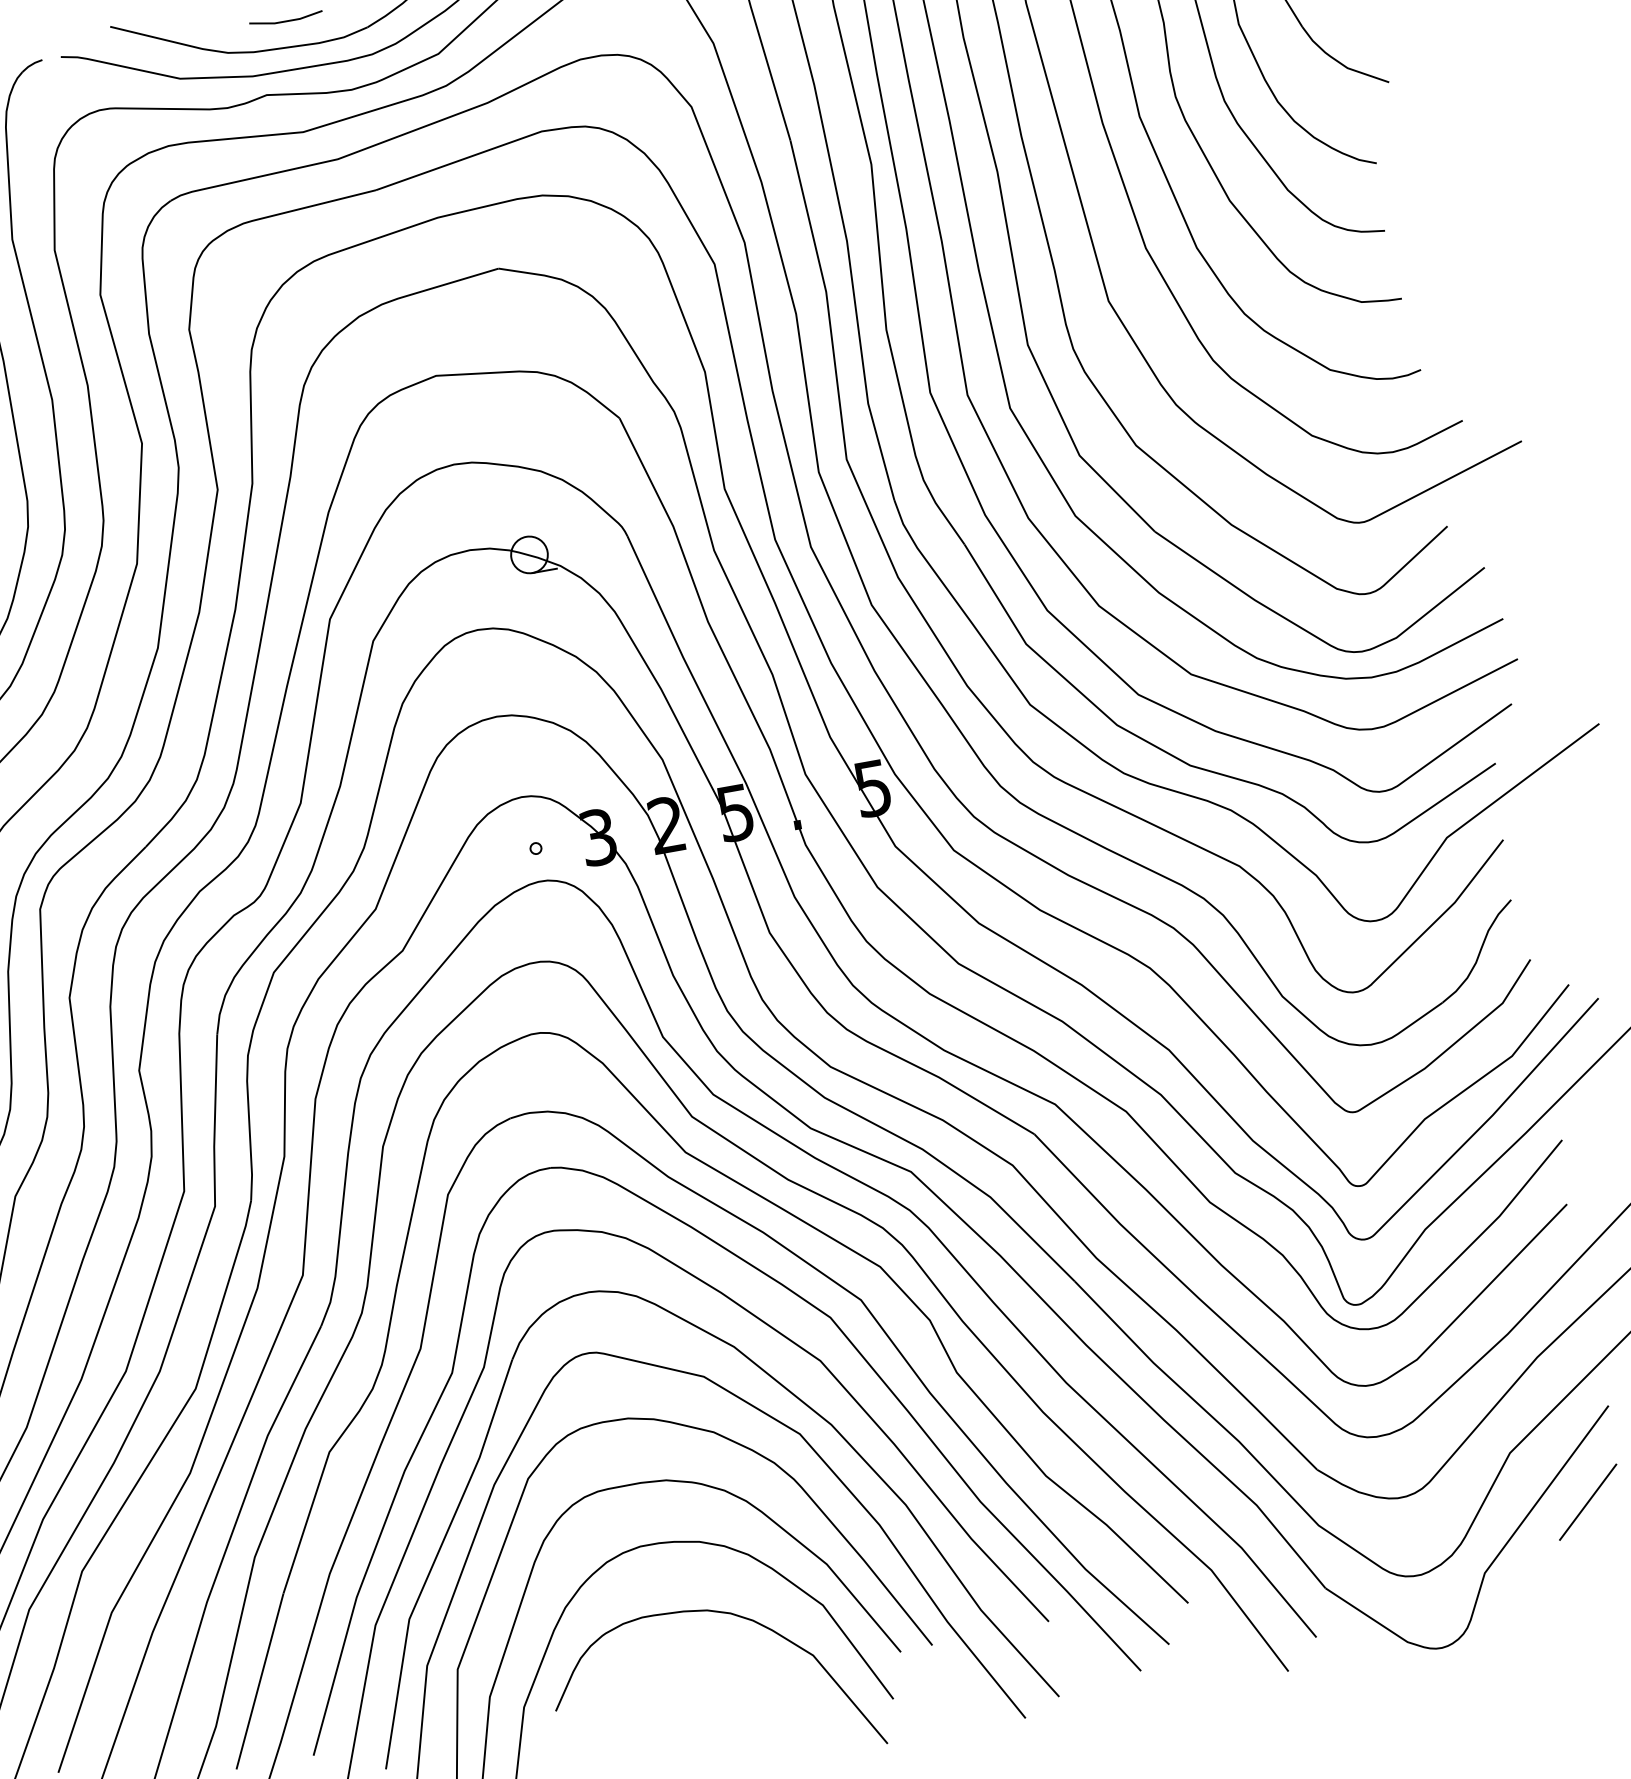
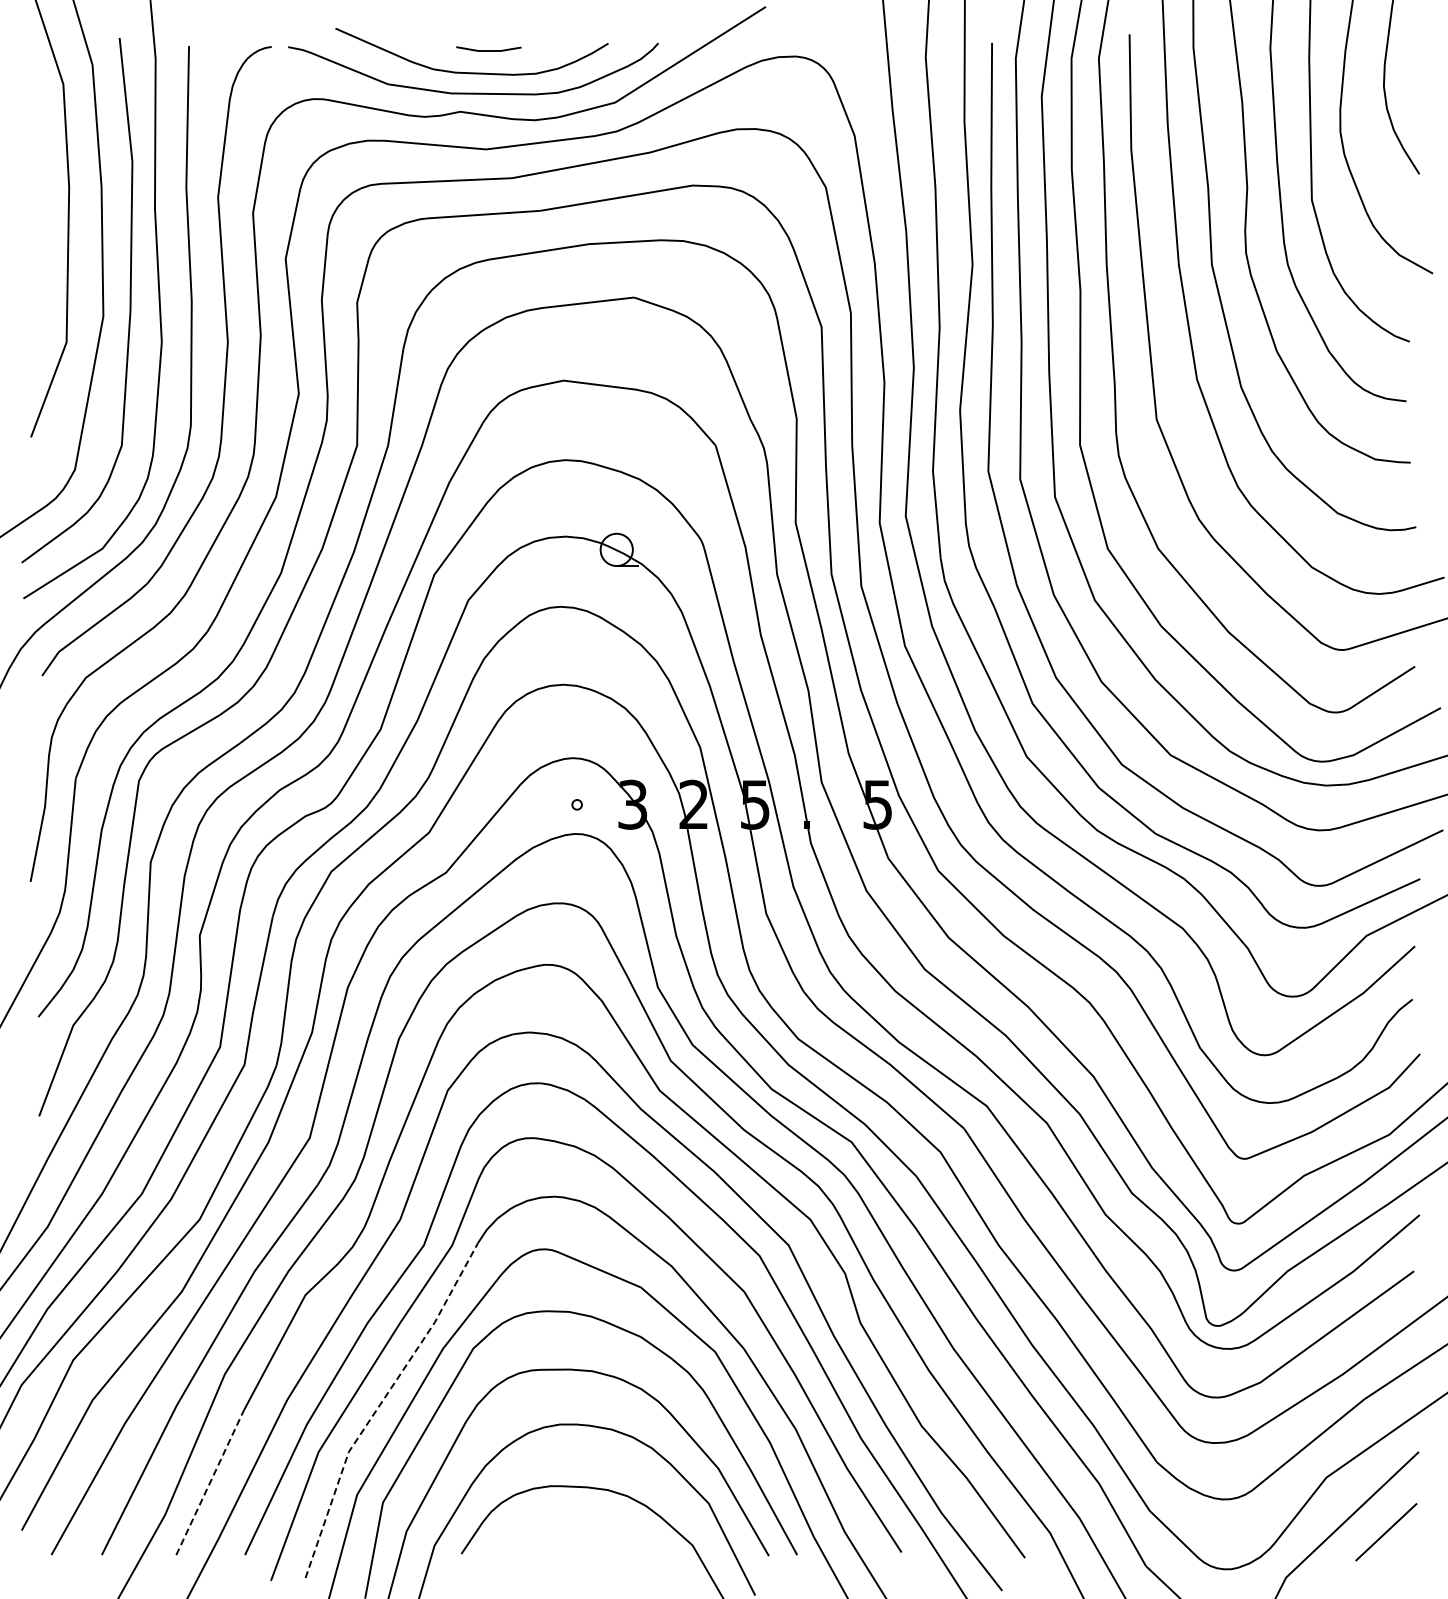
line: (434, 1561) -> (379, 1405), solid -> dashed
line: (260, 1681) -> (210, 1482), solid -> dashed

